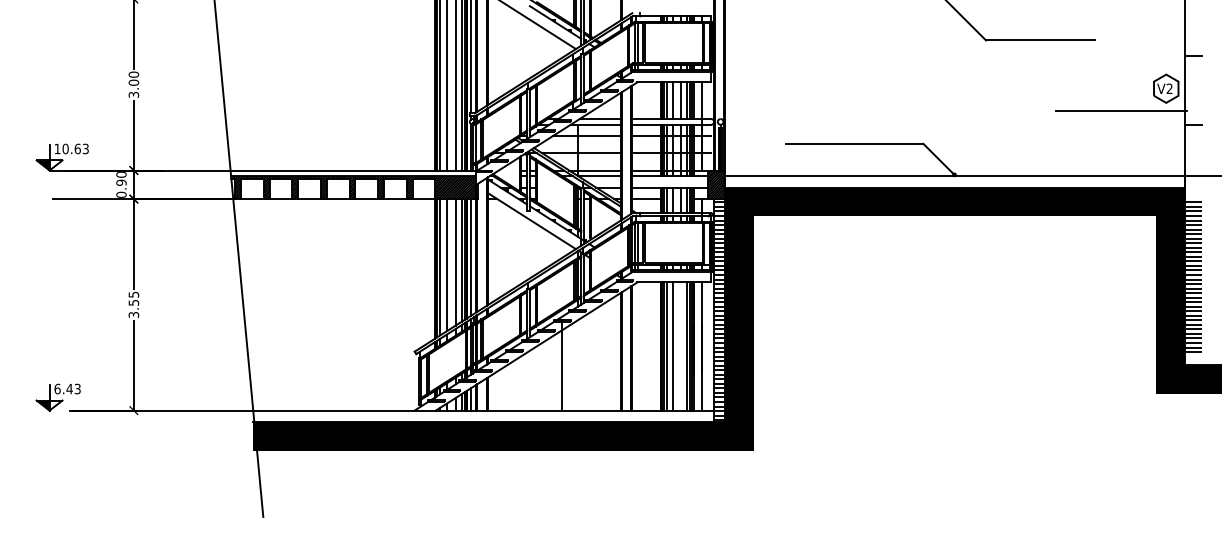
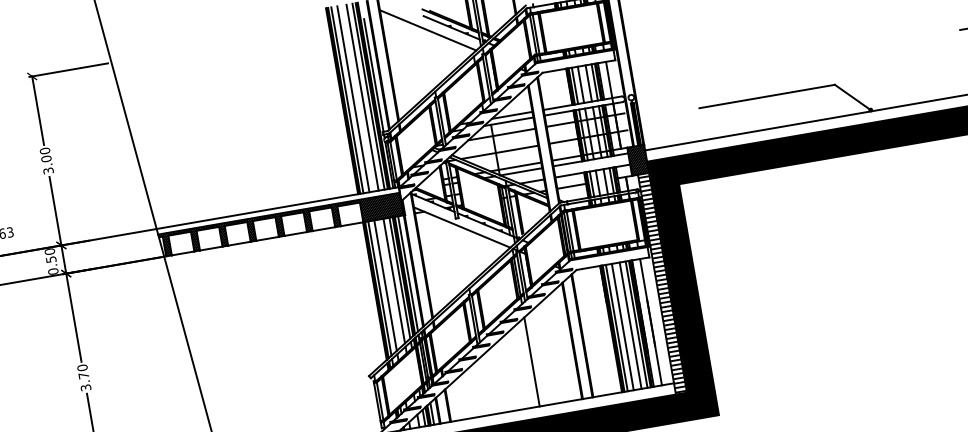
text: (121, 182) -> (51, 259), 0.90 -> 0.50
text: (133, 298) -> (82, 371), 3.55 -> 3.70
line: (681, 346) -> (630, 325), added
line: (561, 365) -> (531, 362), moved

